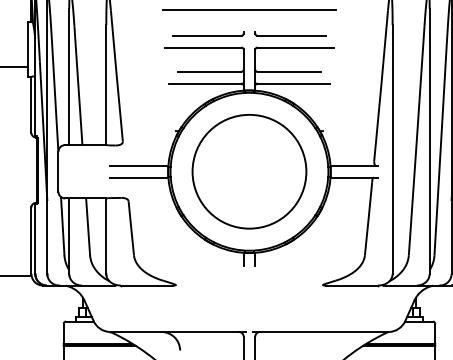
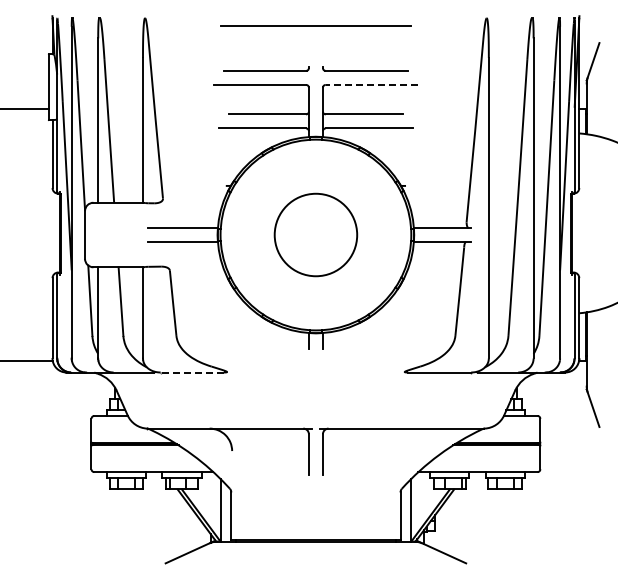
line: (249, 10) -> (315, 40), removed
line: (295, 47) -> (371, 84), solid -> dashed
circle: (249, 171) -> (315, 234), size x0.6
line: (147, 285) -> (192, 372), solid -> dashed

